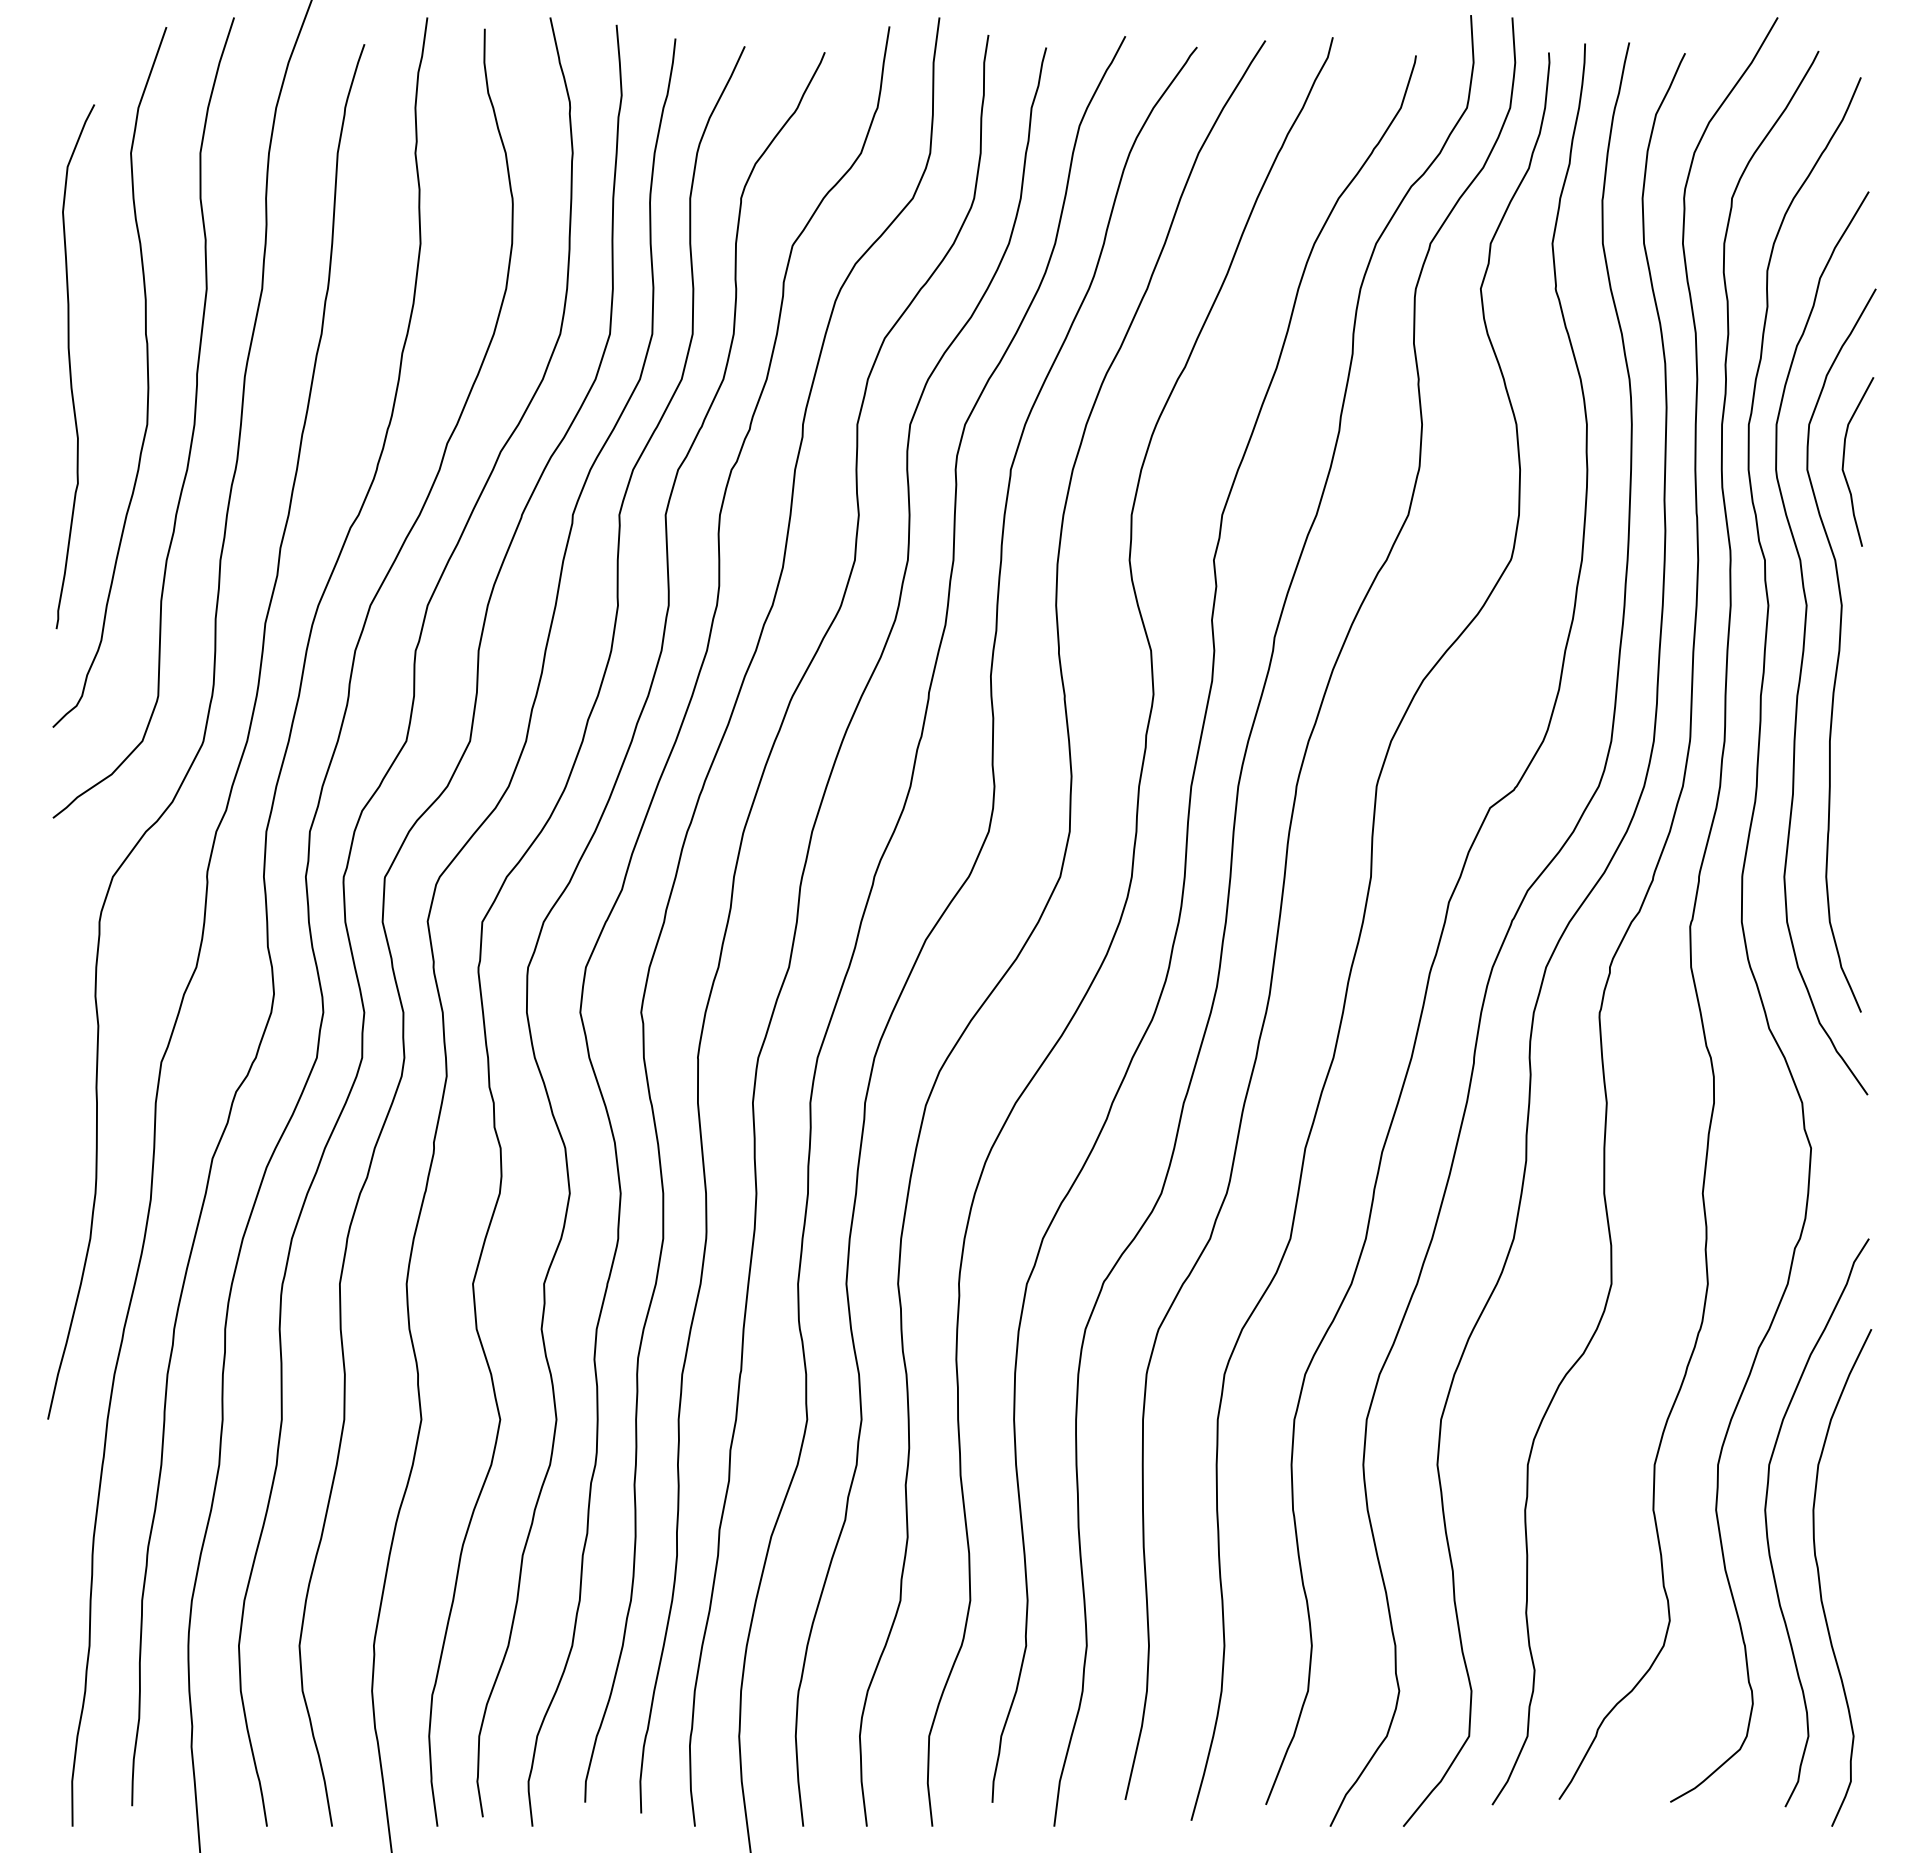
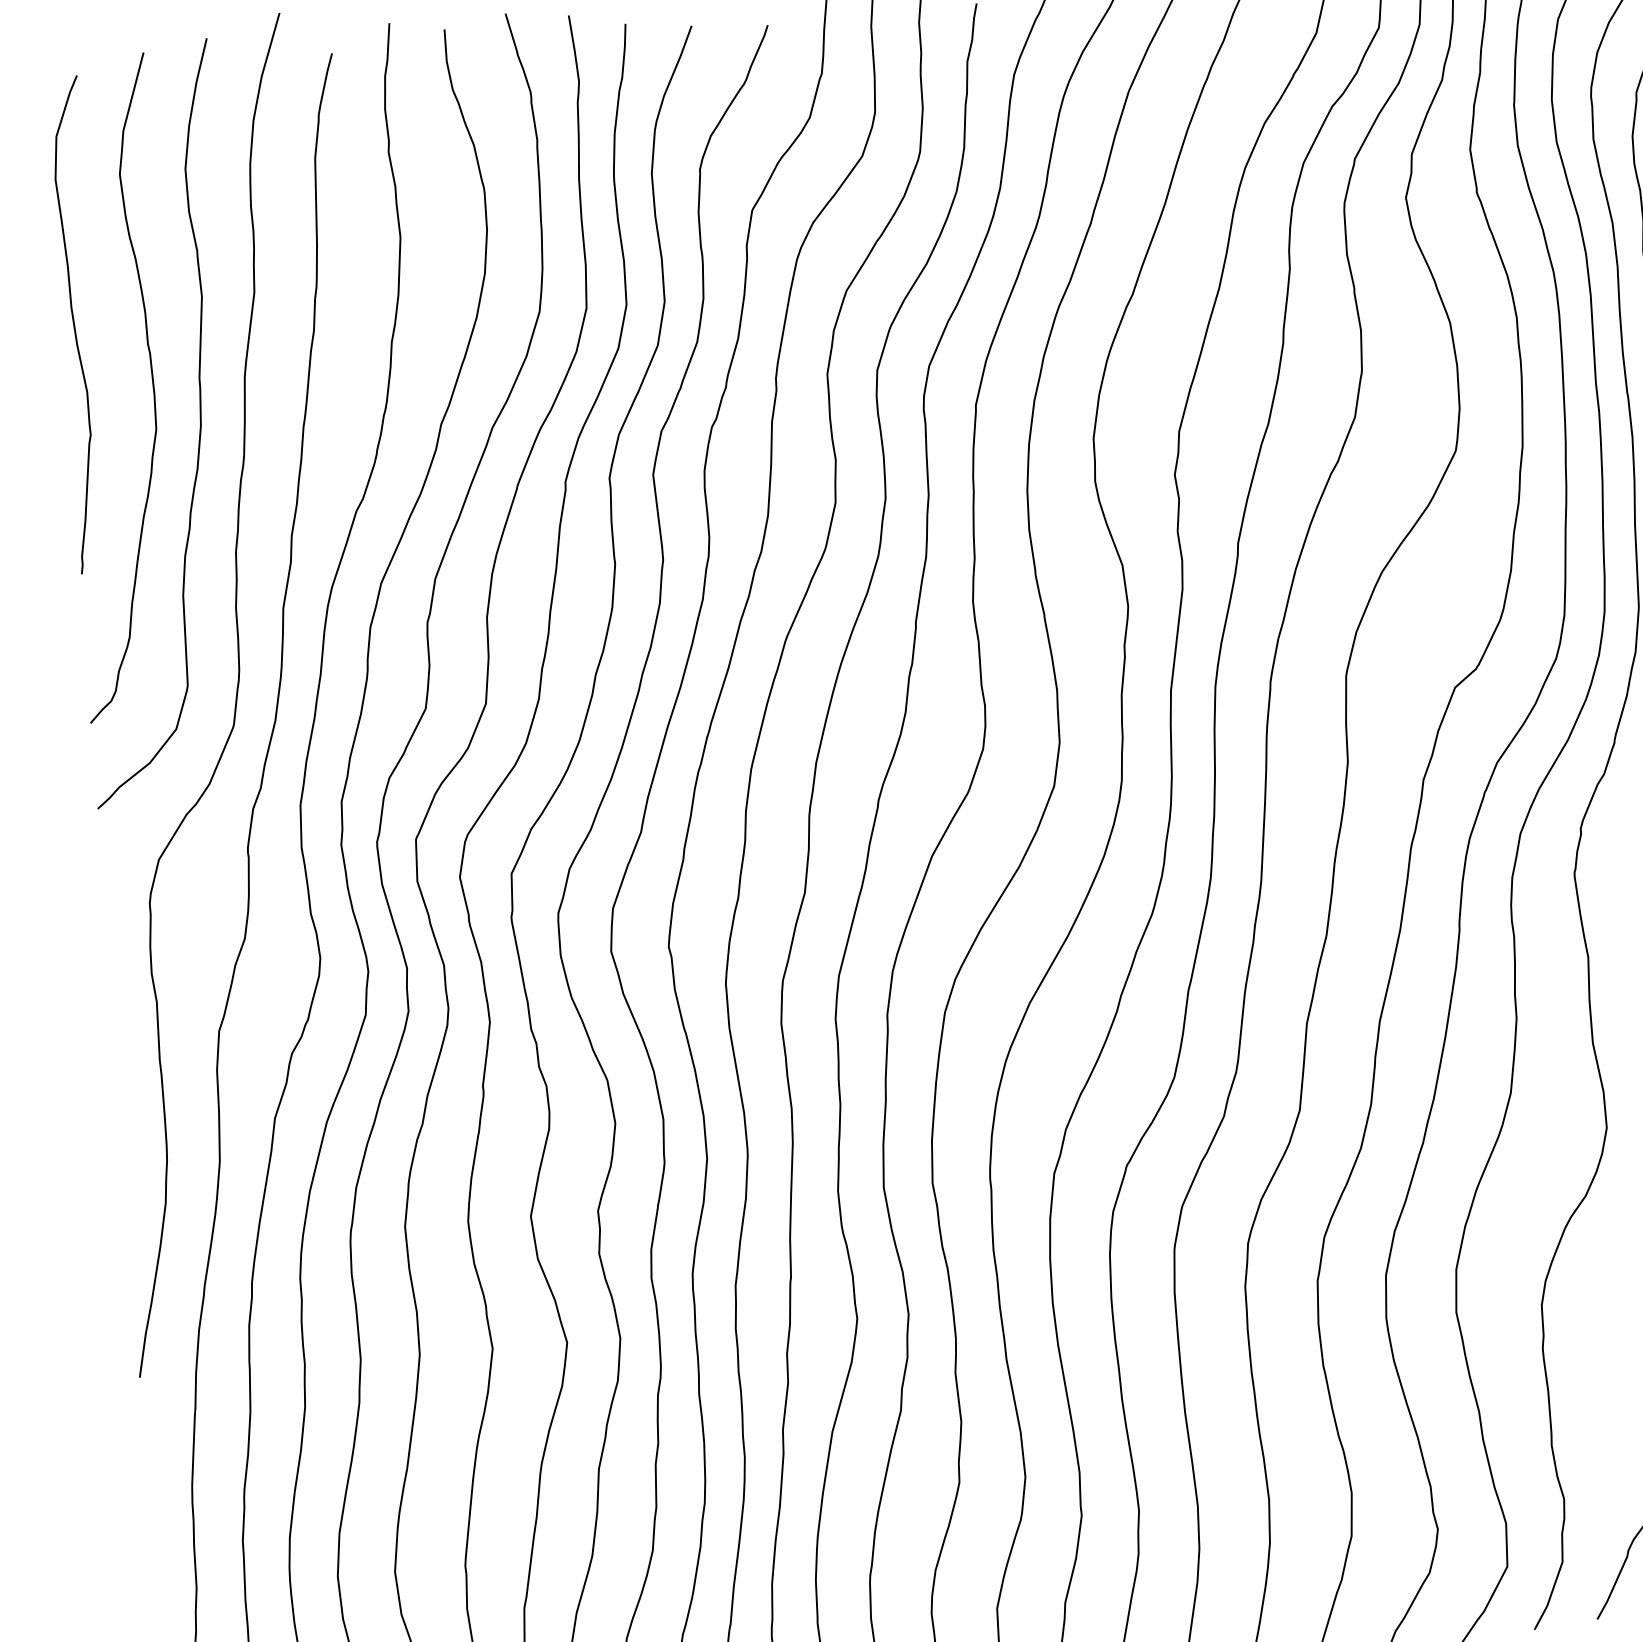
curve: (70, 366) -> (74, 325), moved

